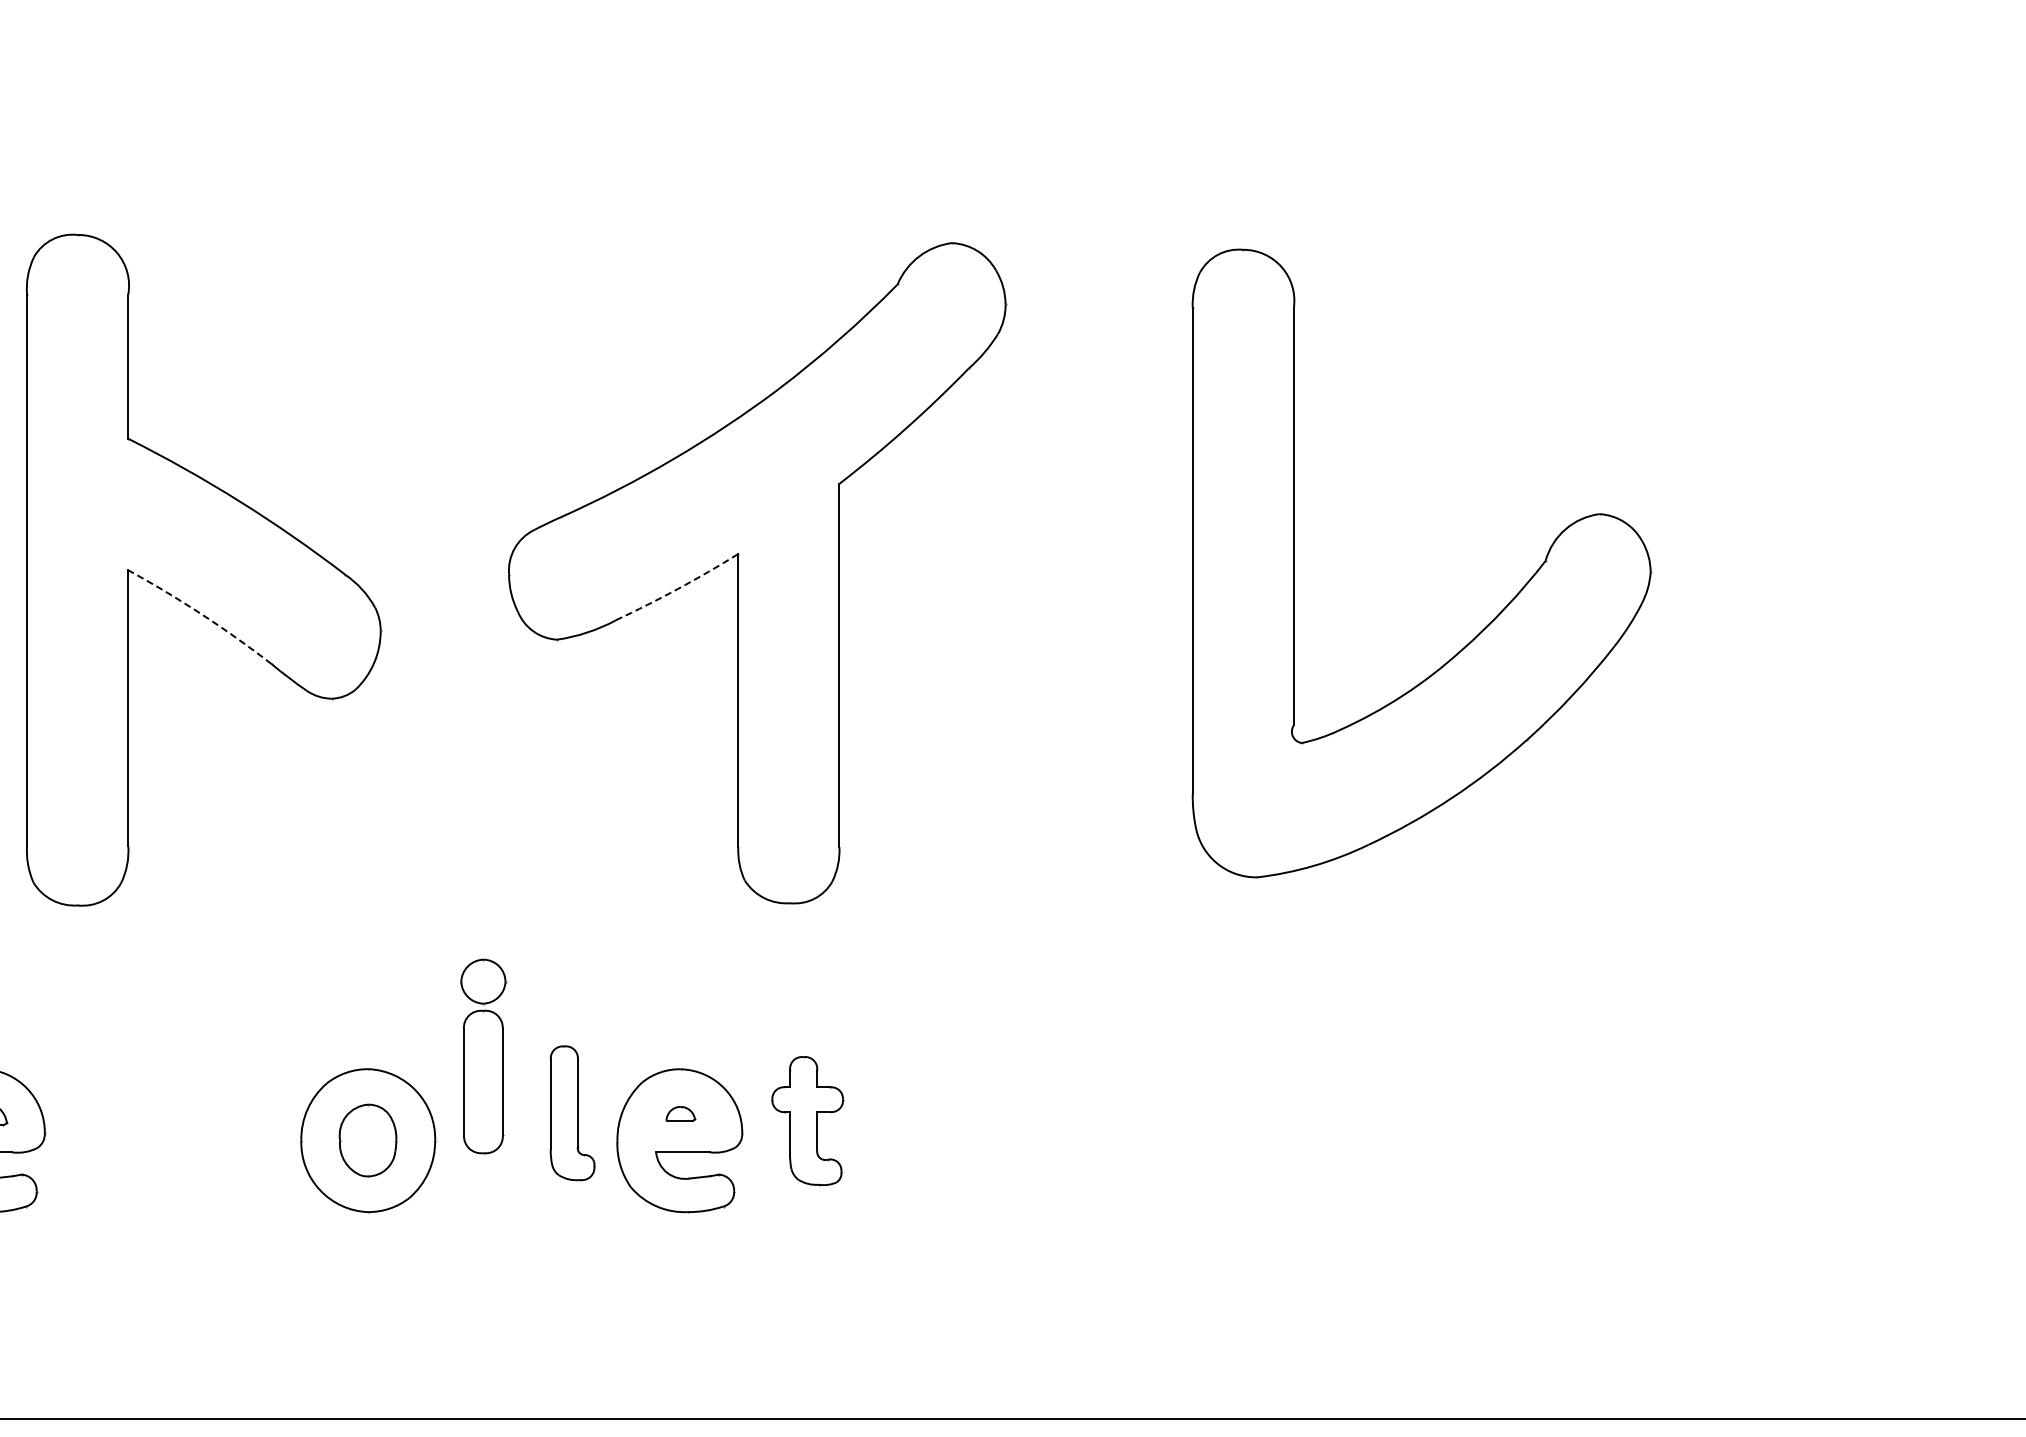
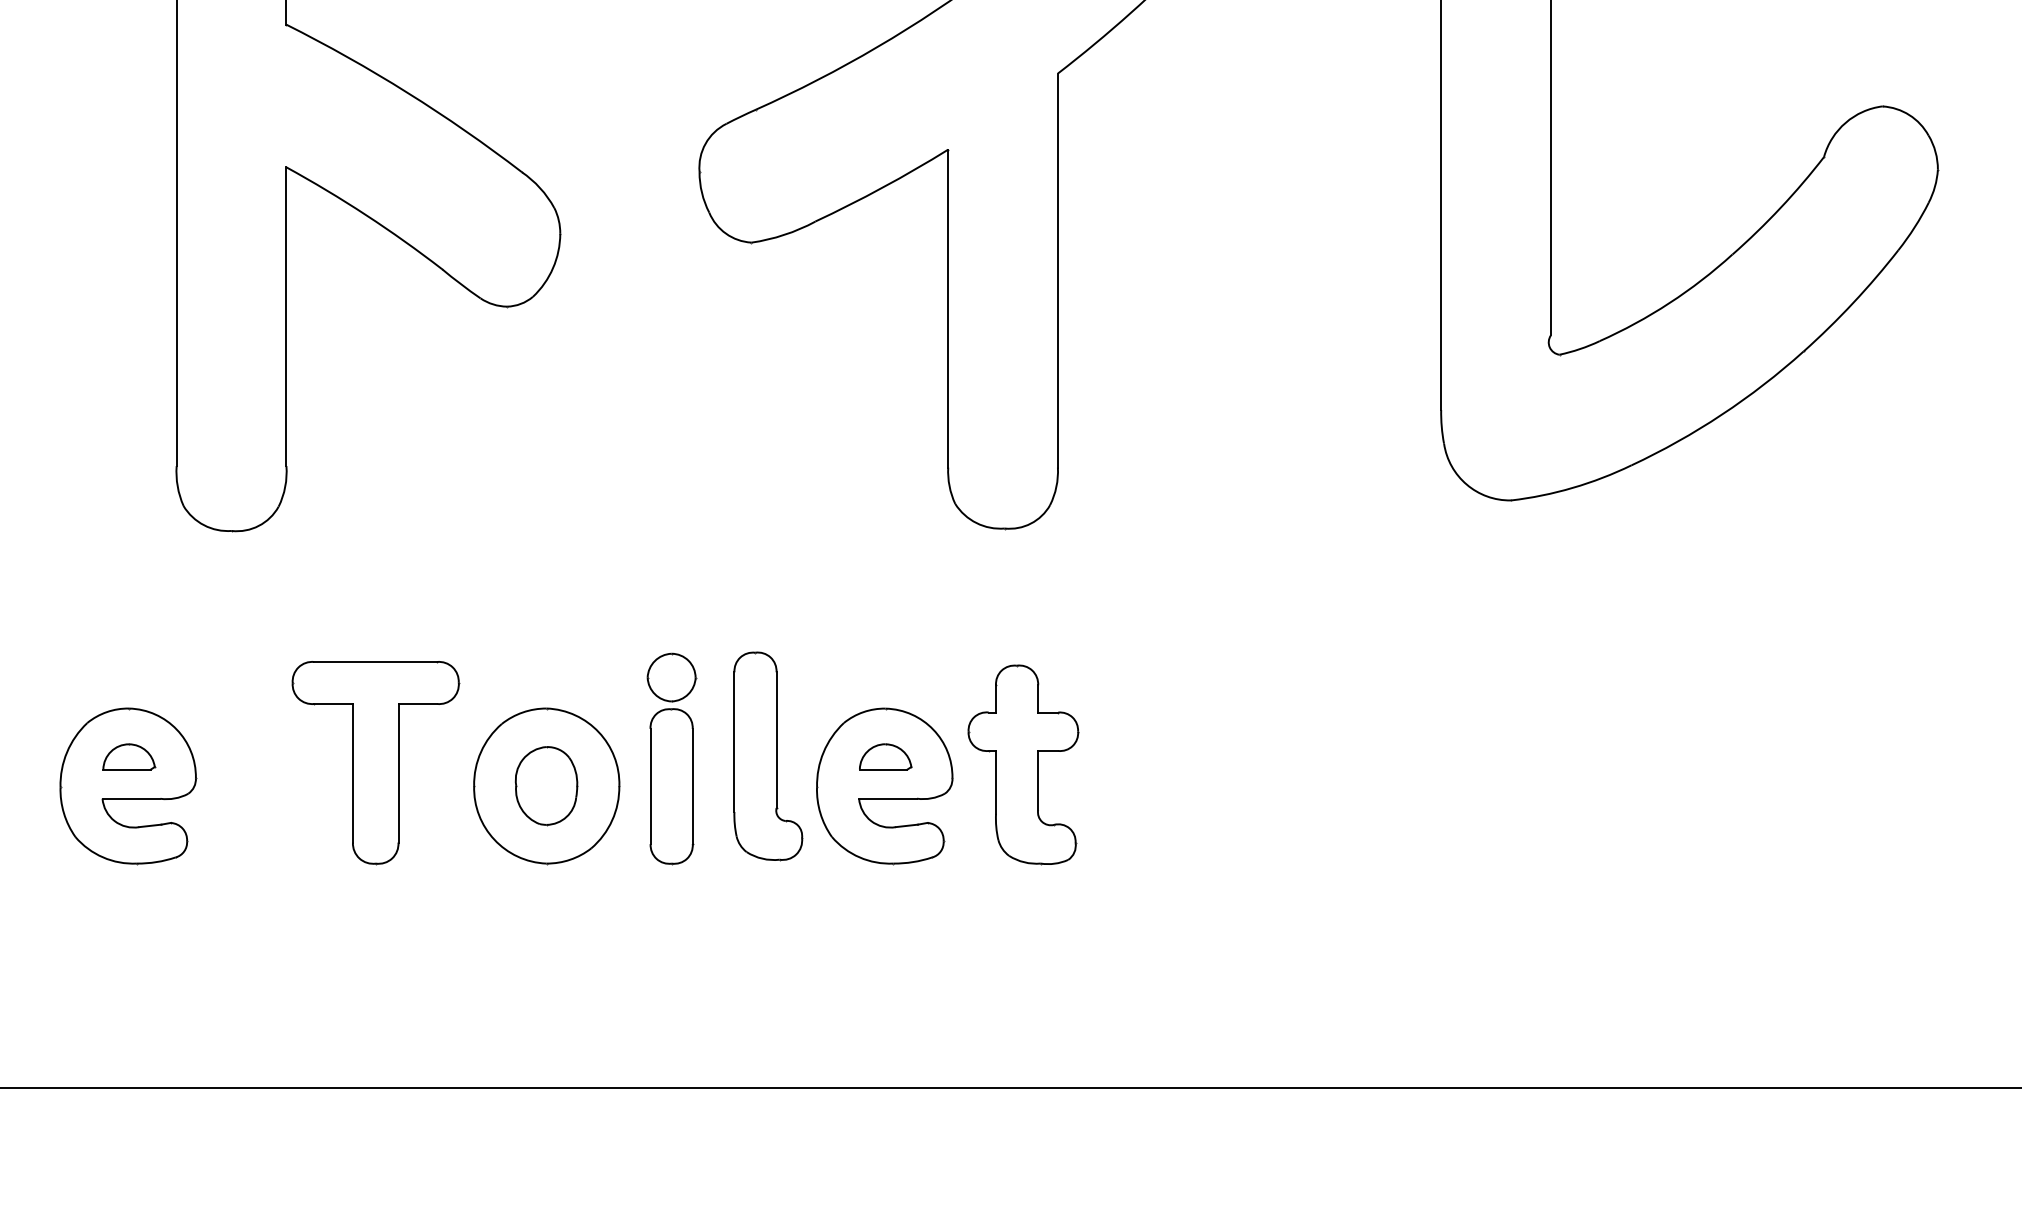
arc: (678, 588) -> (883, 187), dashed -> solid
arc: (201, 614) -> (365, 215), dashed -> solid
part: (483, 1056) -> (671, 758), moved
part: (572, 1113) -> (768, 756), size x1.43
part: (680, 1113) -> (885, 756), size x1.67
part: (210, 1119) -> (375, 763), added
part: (807, 1120) -> (1023, 764), size x1.43

